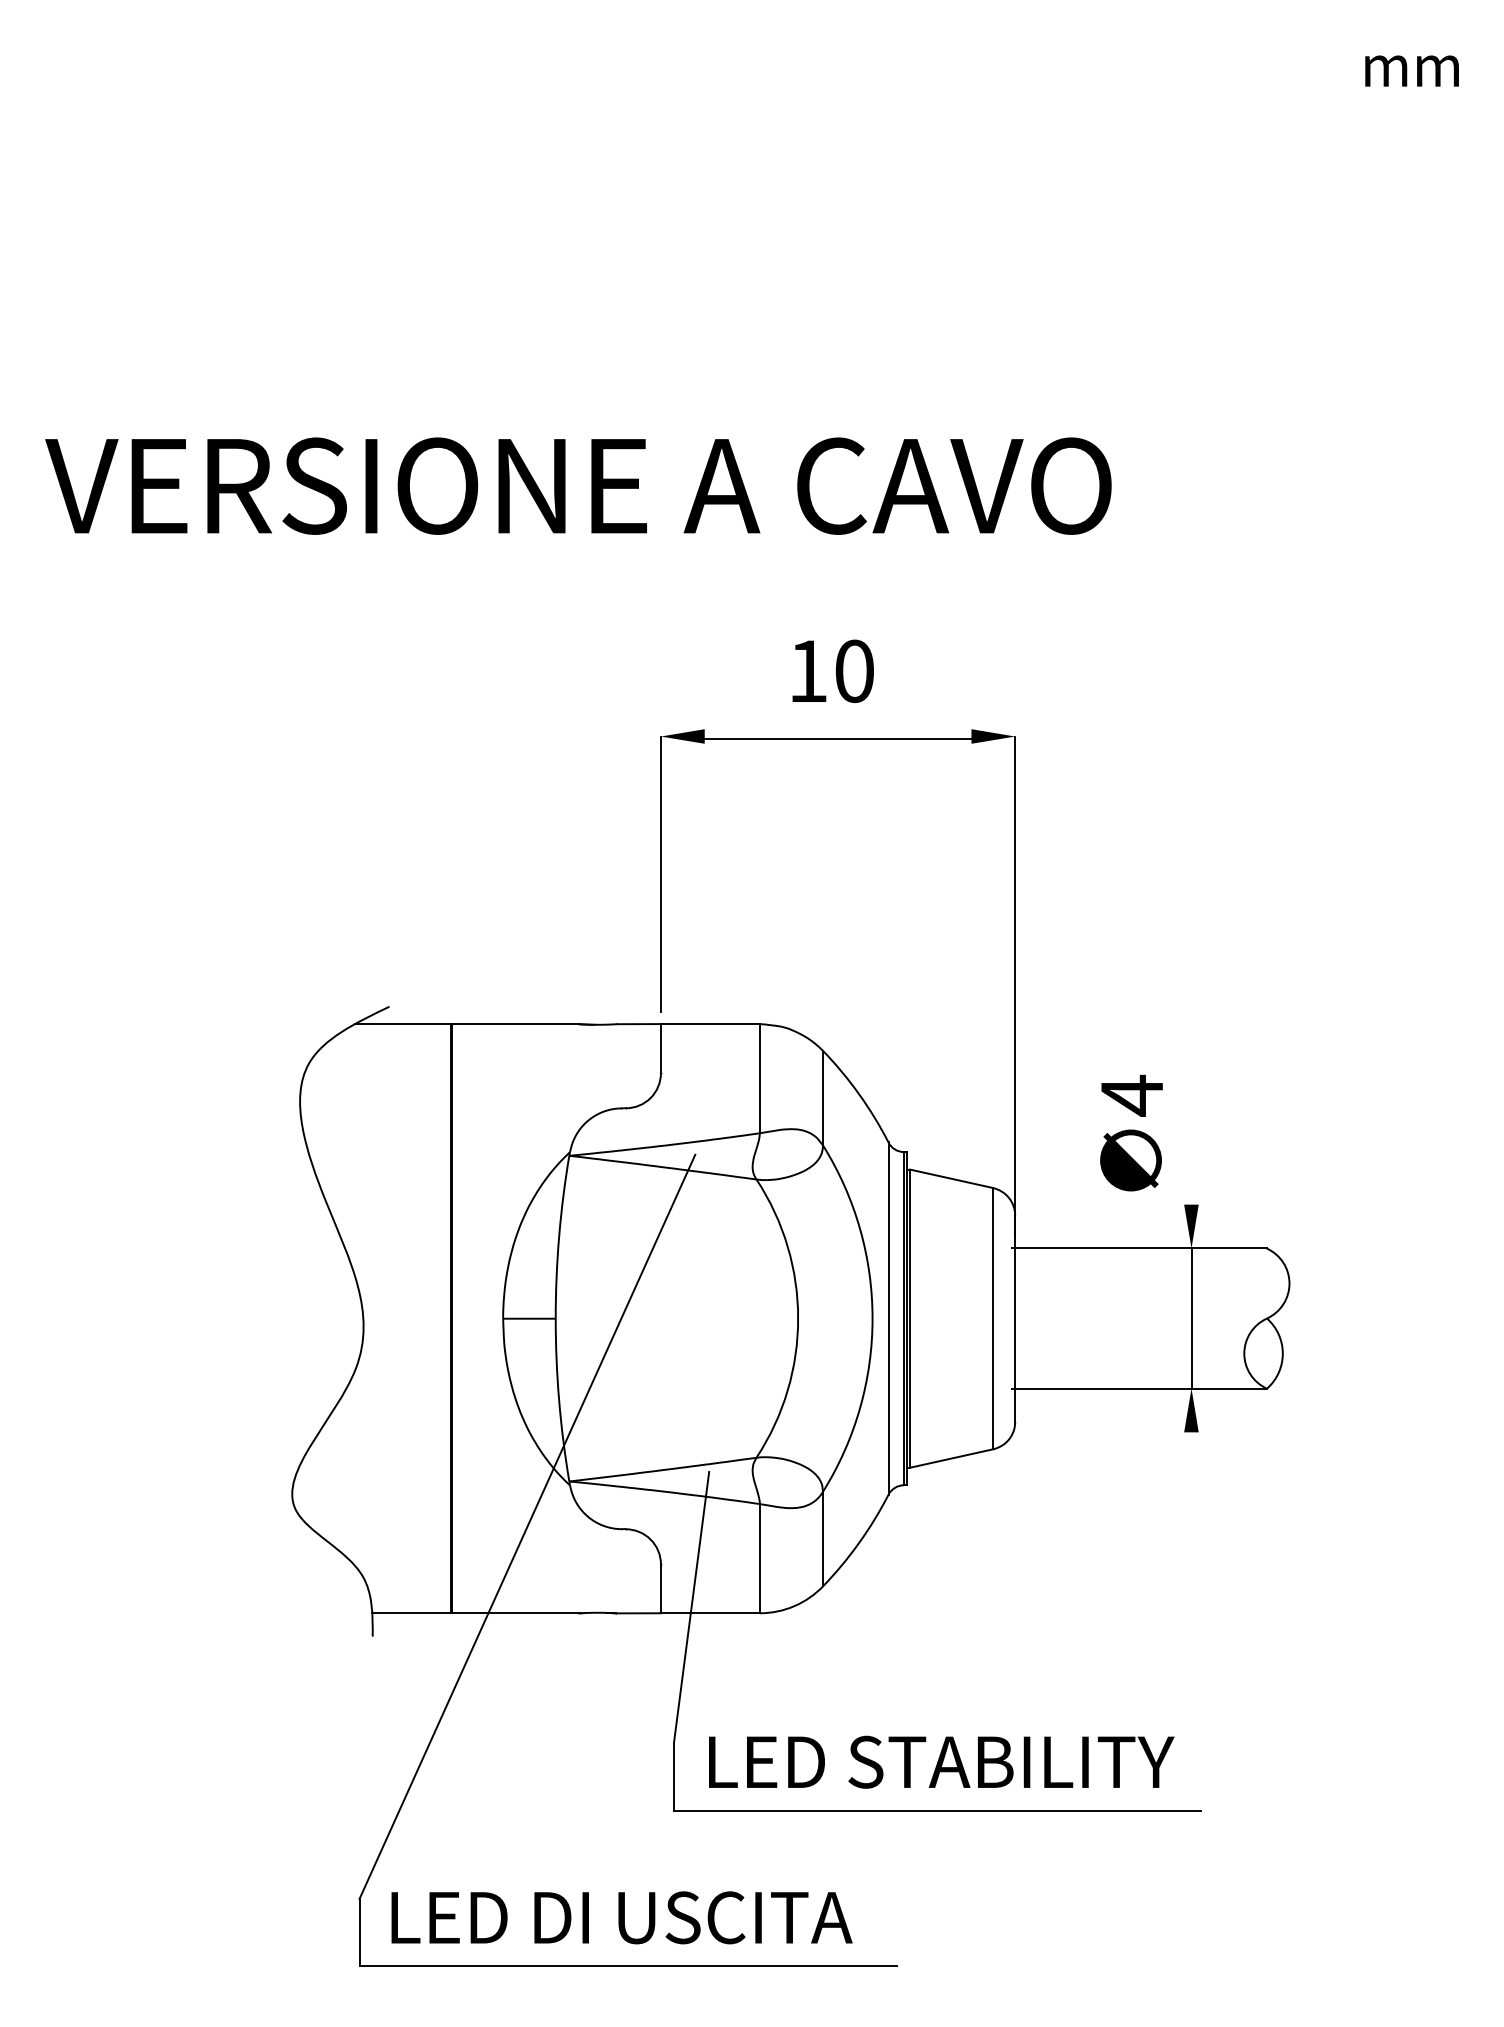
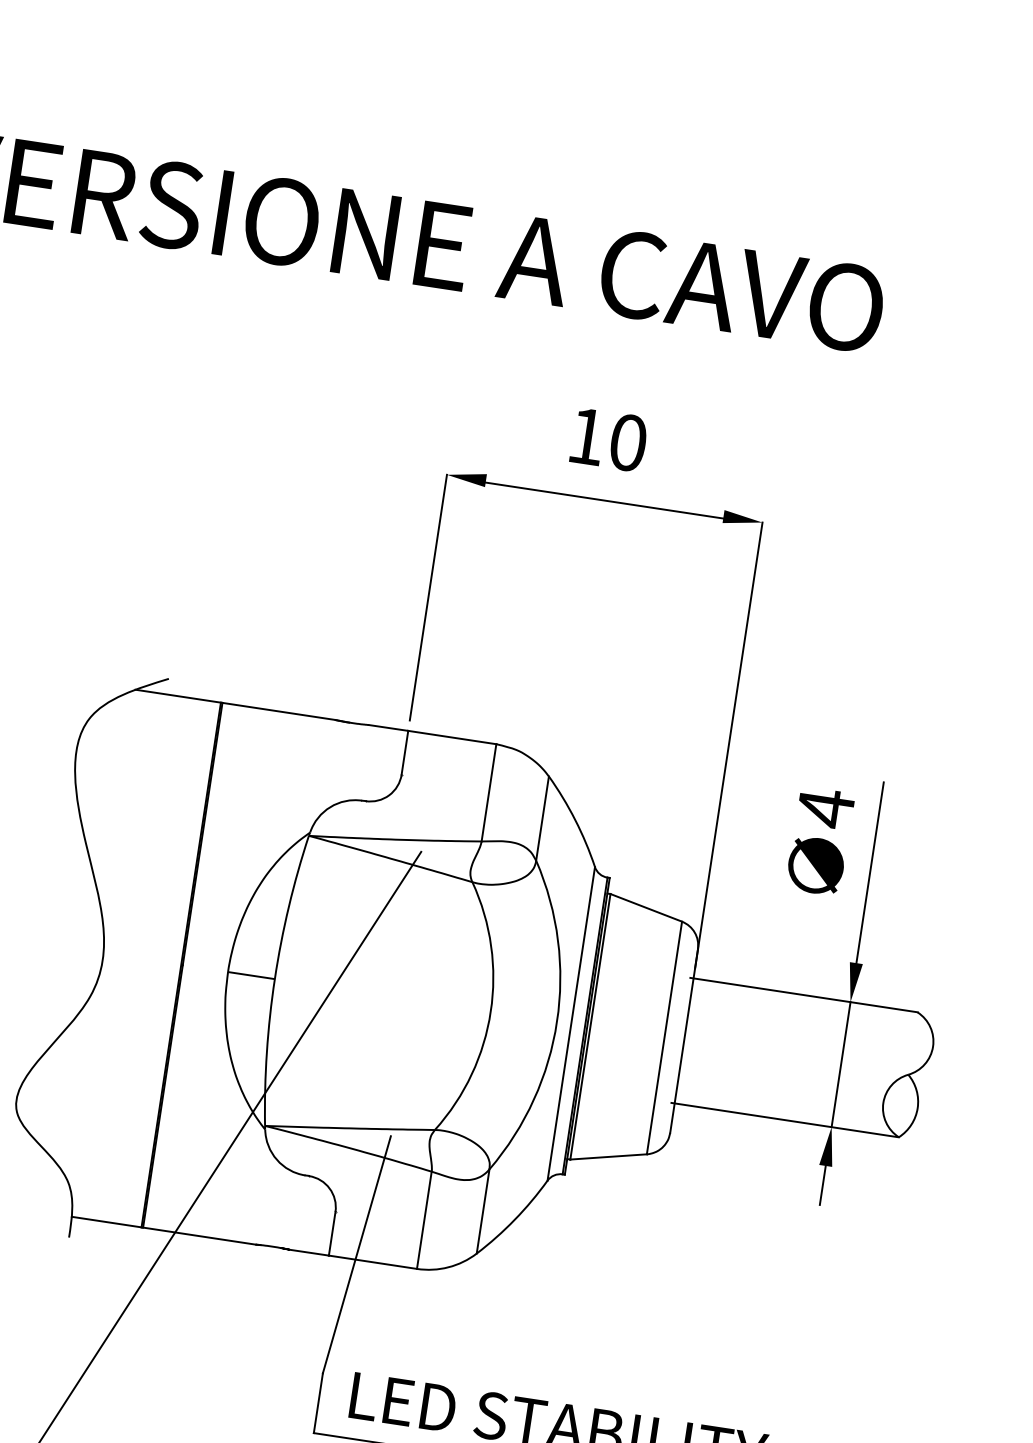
line: (1191, 1102) -> (870, 872), added
text: (1131, 1132) -> (820, 840), moved
line: (1191, 1454) -> (822, 1185), added

